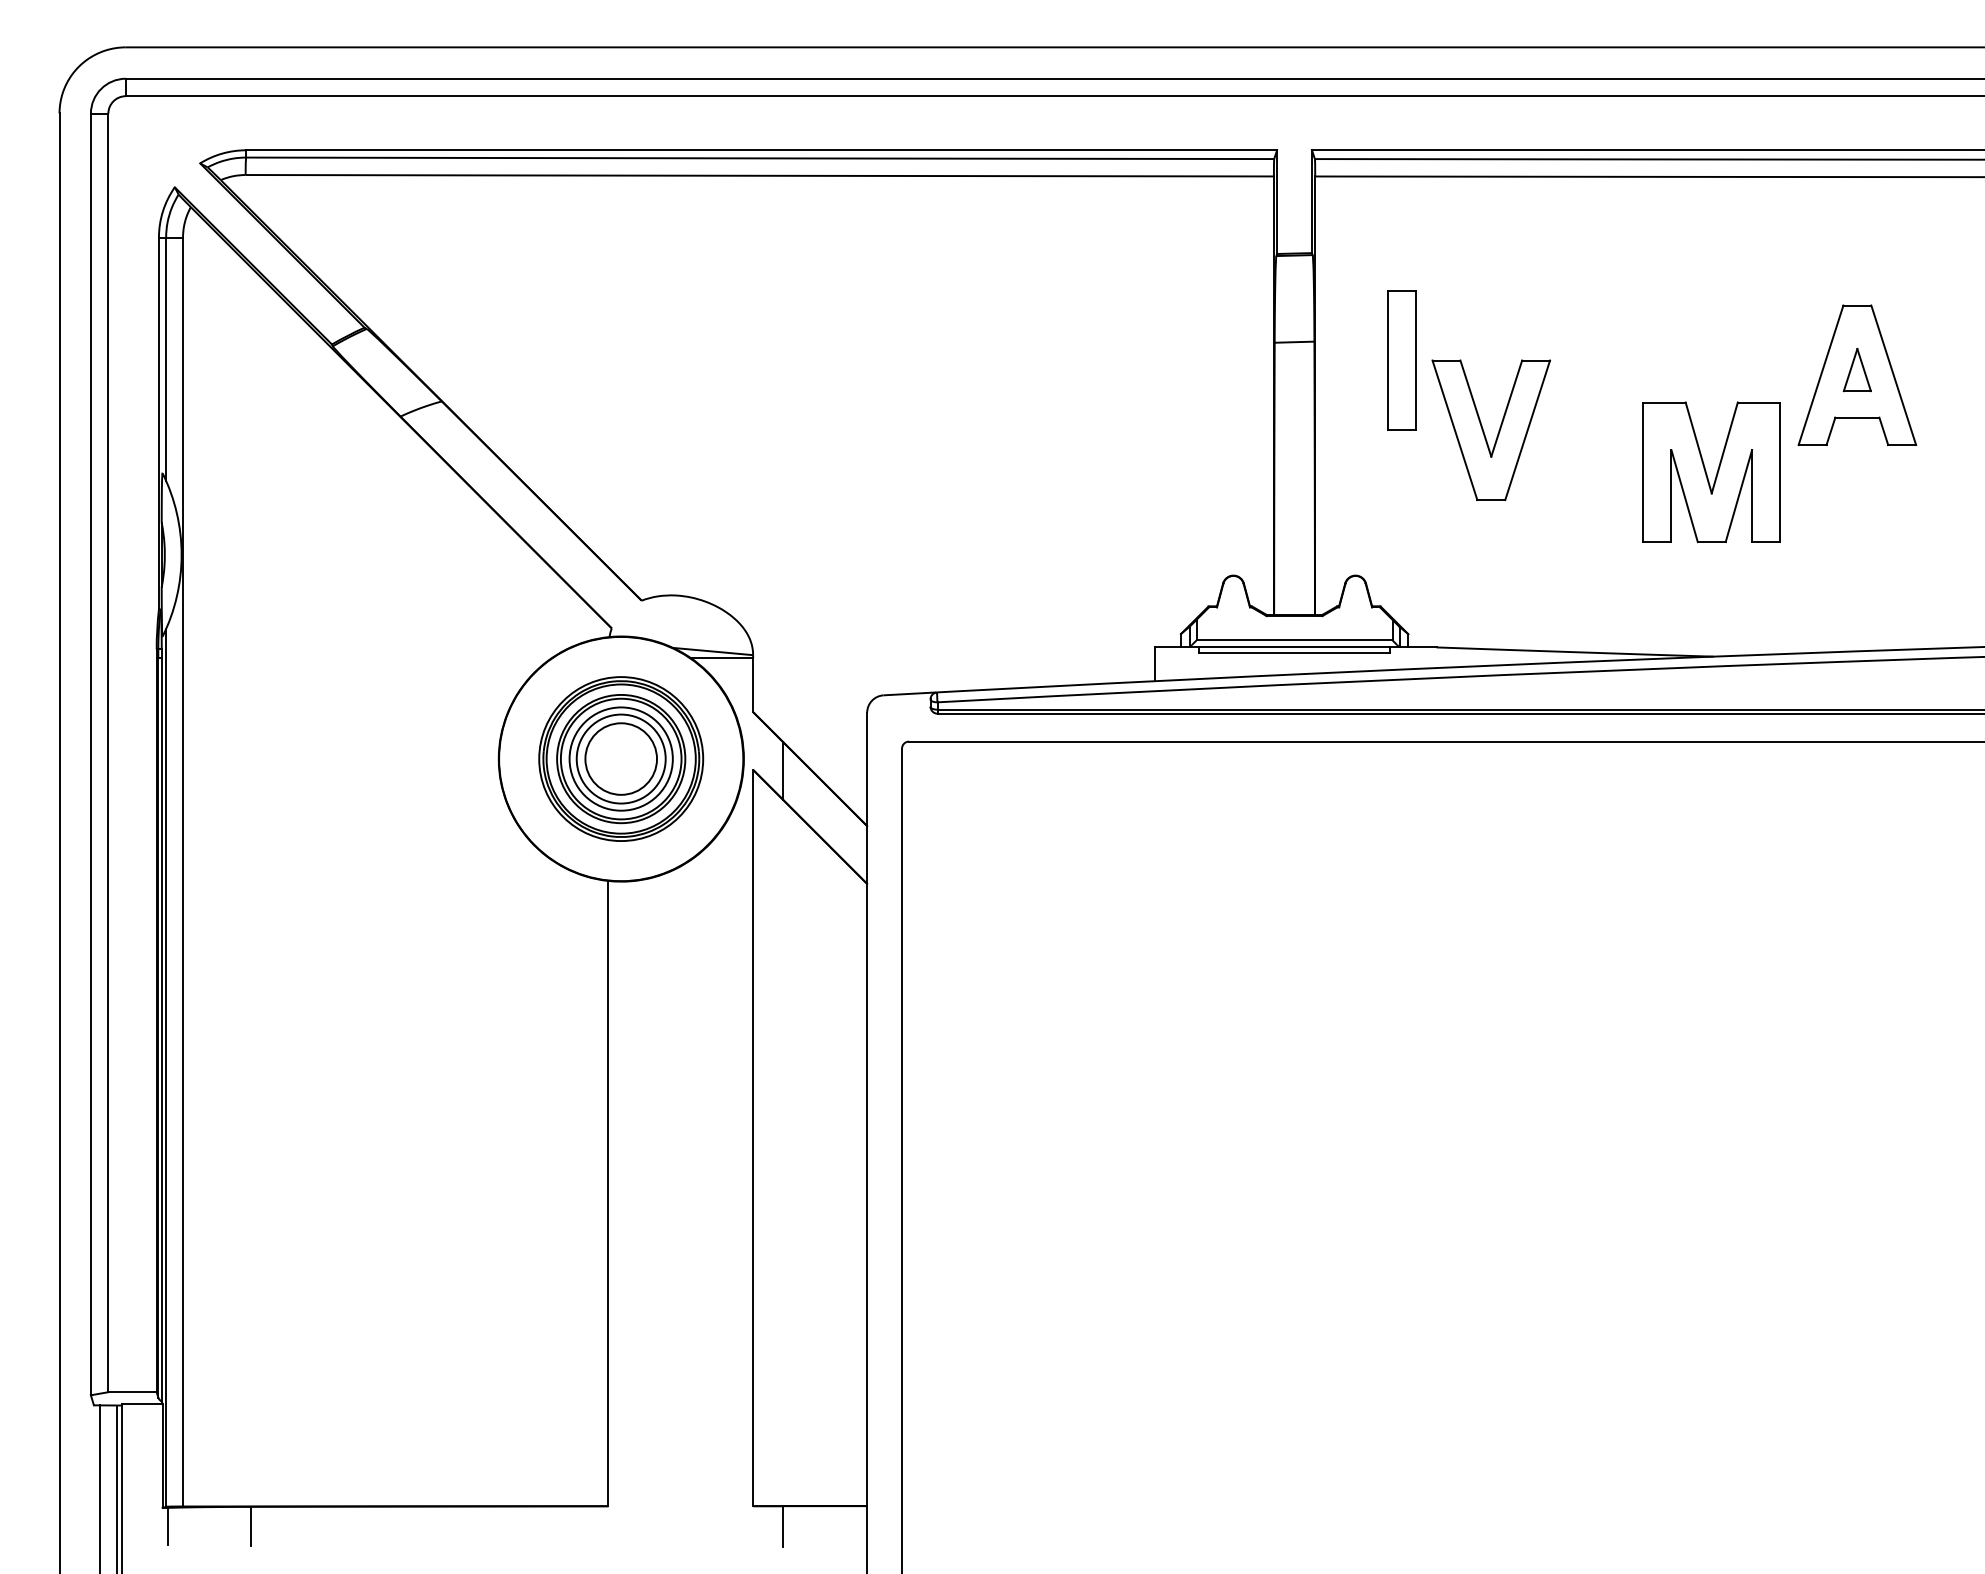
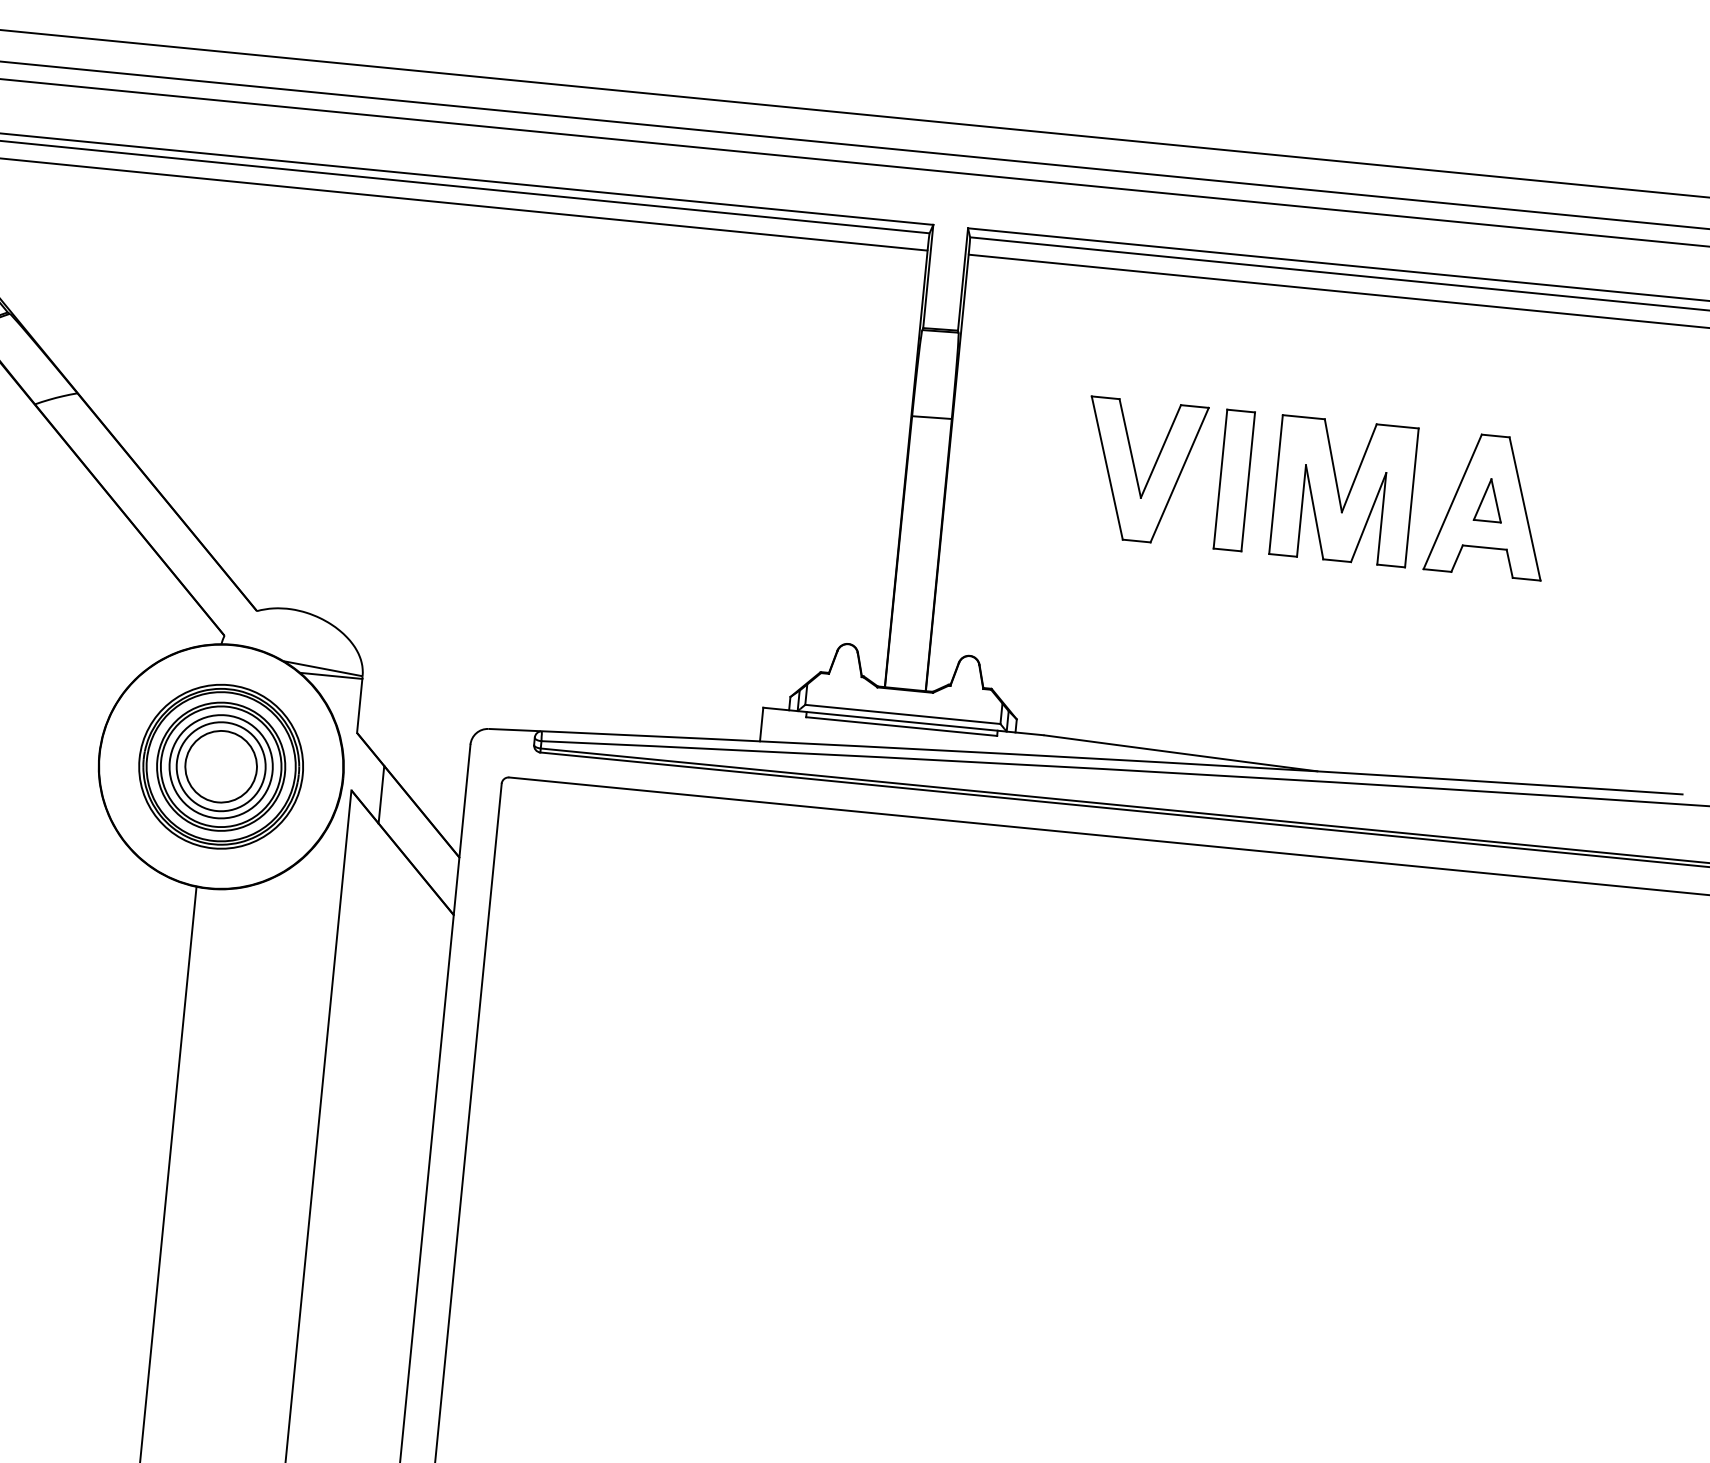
part: (1401, 360) -> (1234, 480), moved
part: (1484, 431) -> (1136, 472), moved
part: (1711, 472) -> (1343, 491), moved

